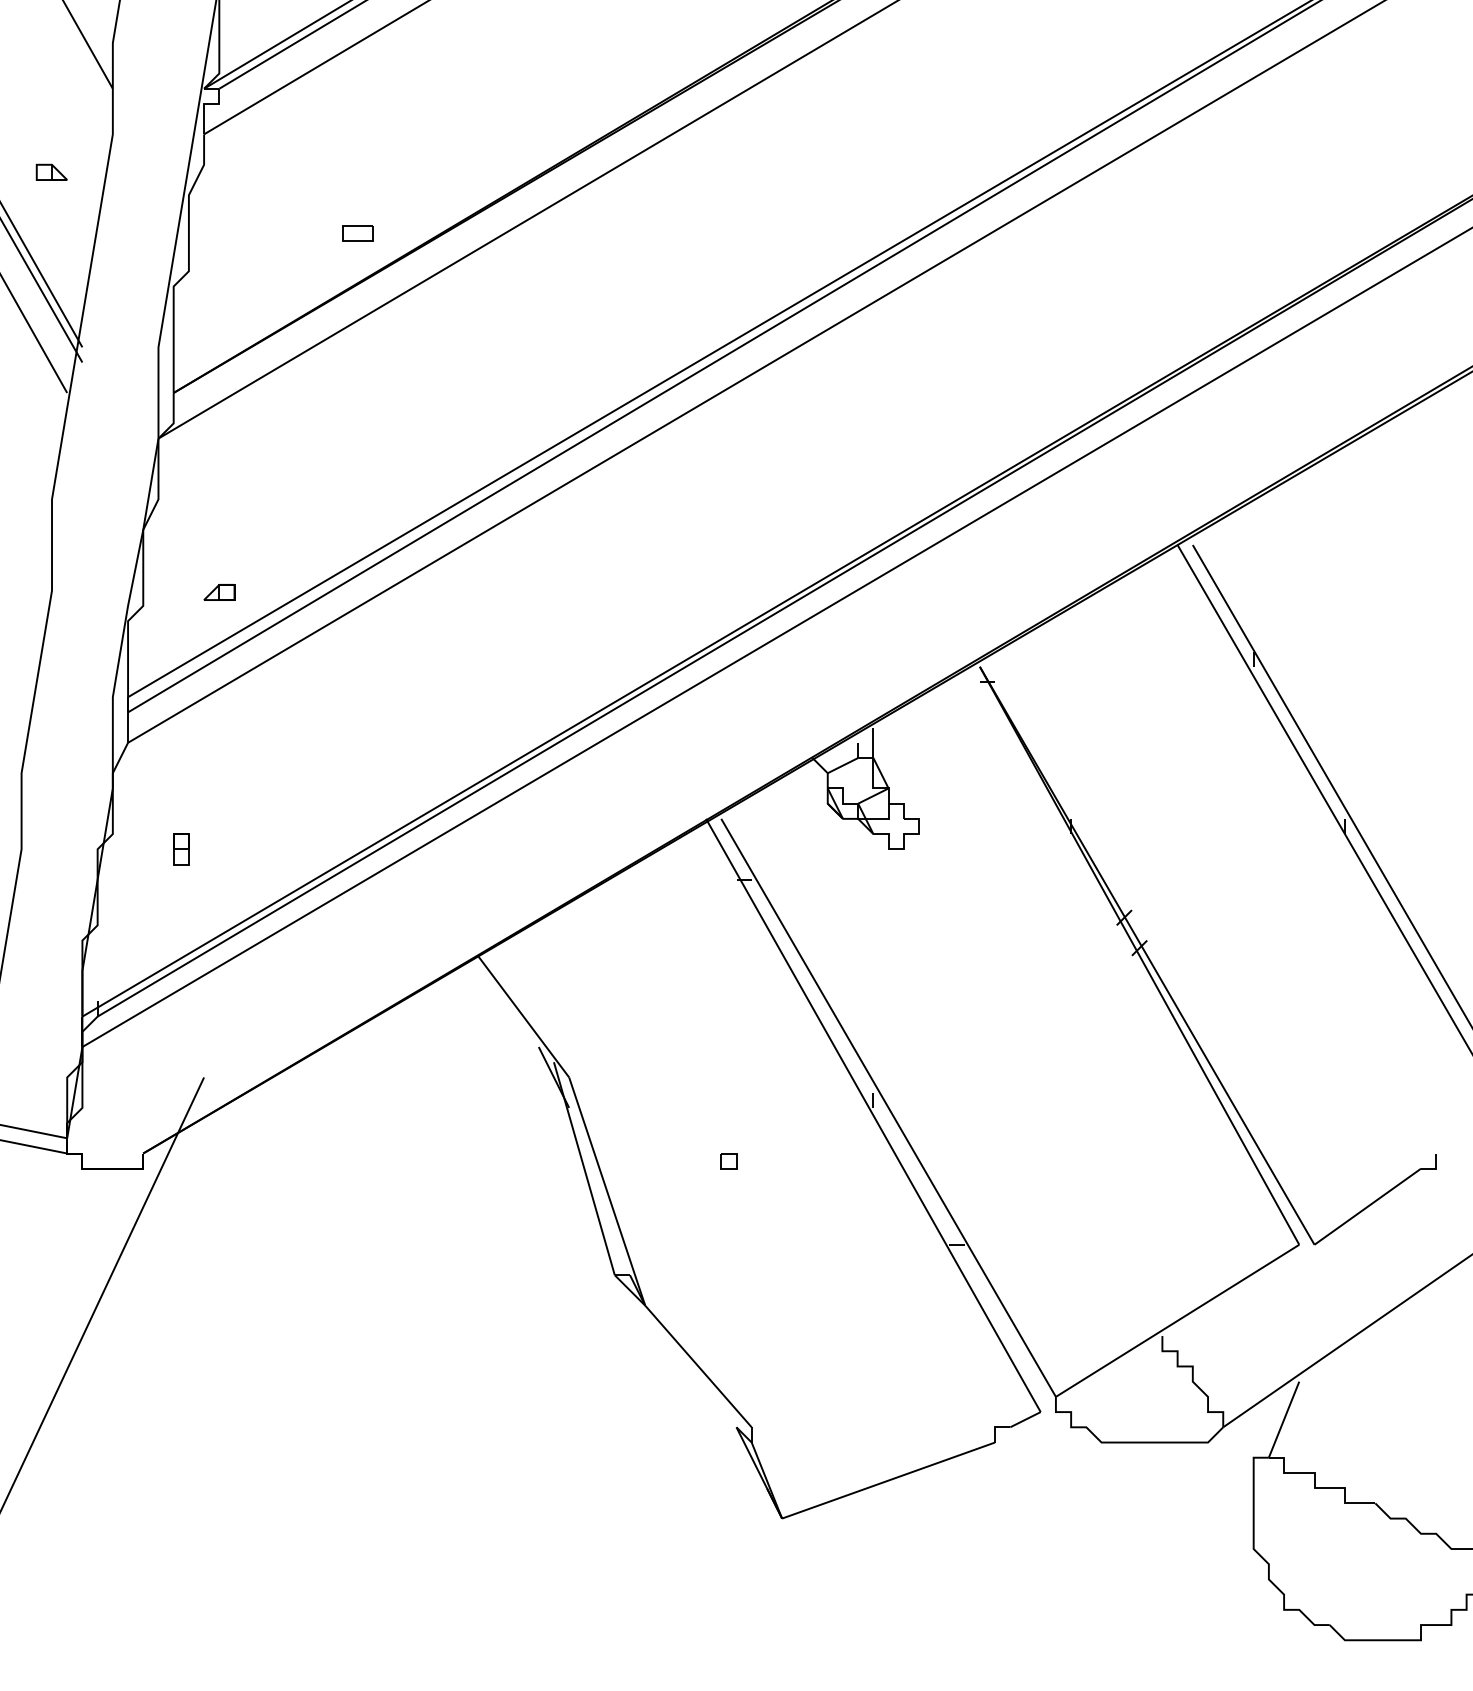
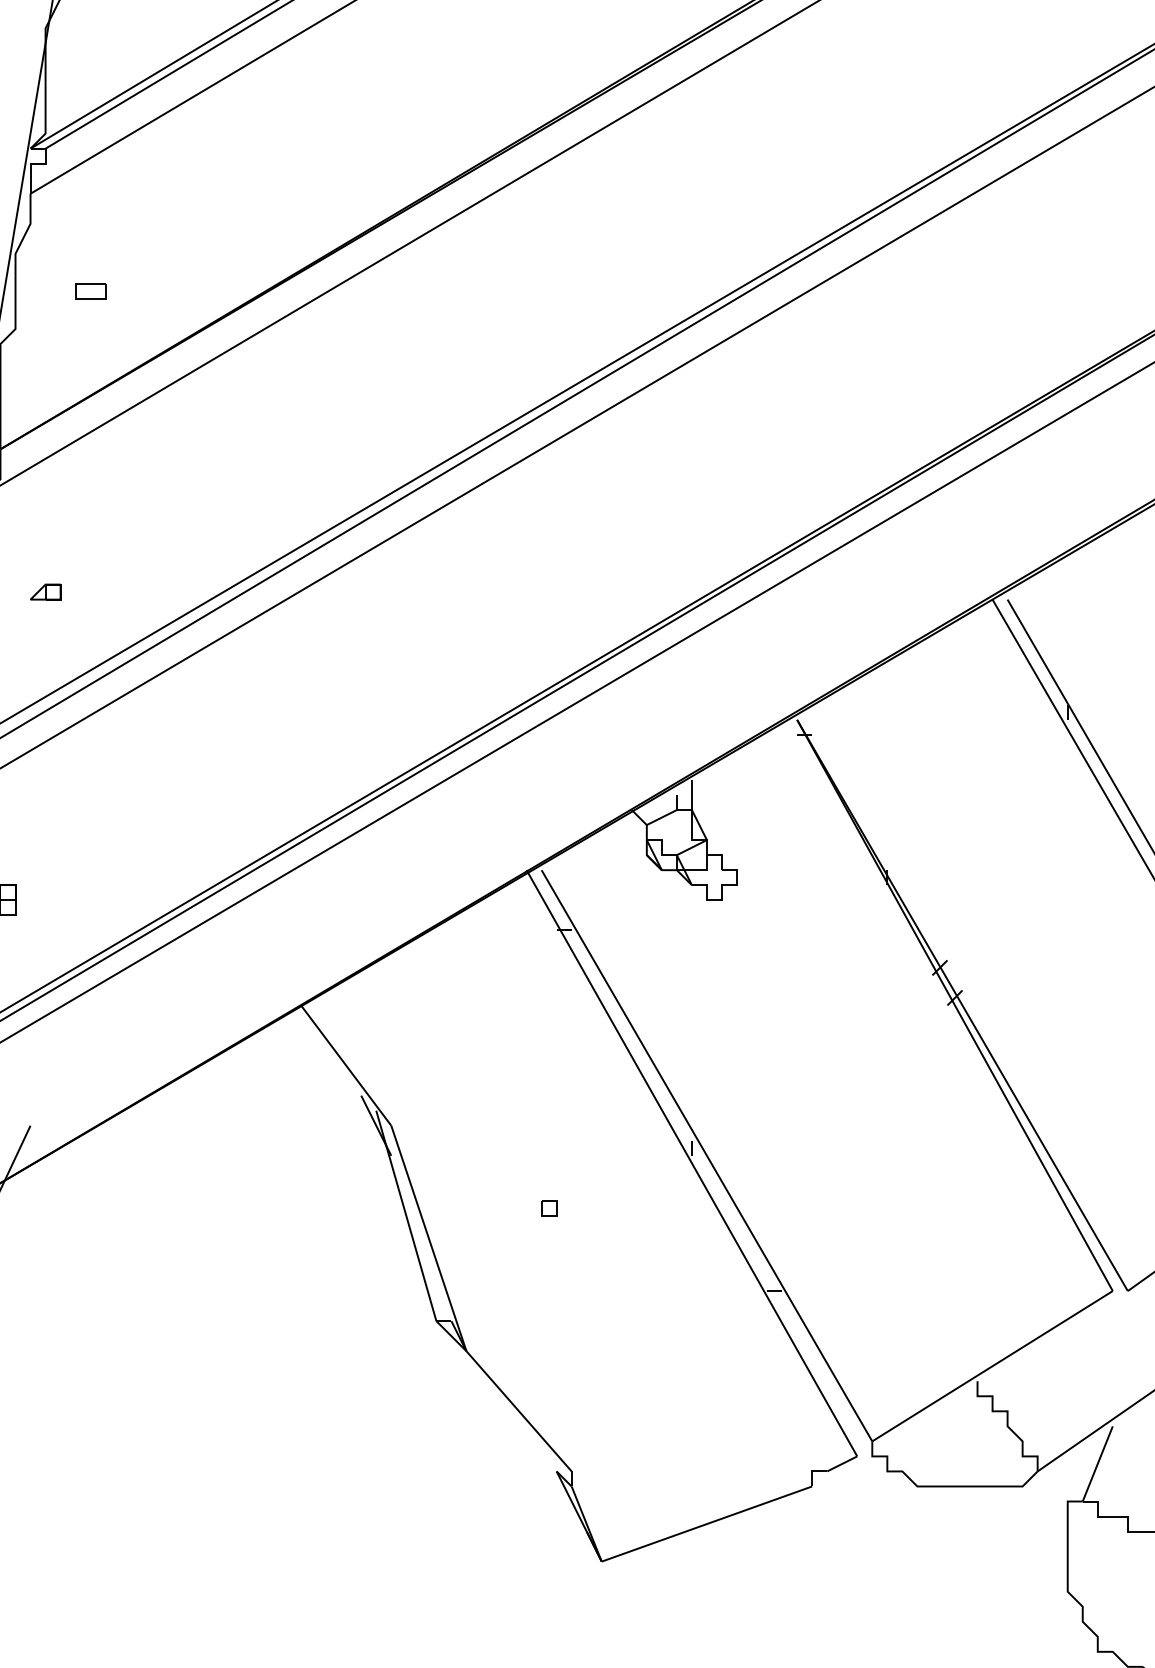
part: (357, 233) -> (90, 291), moved
part: (219, 592) -> (45, 592), moved

